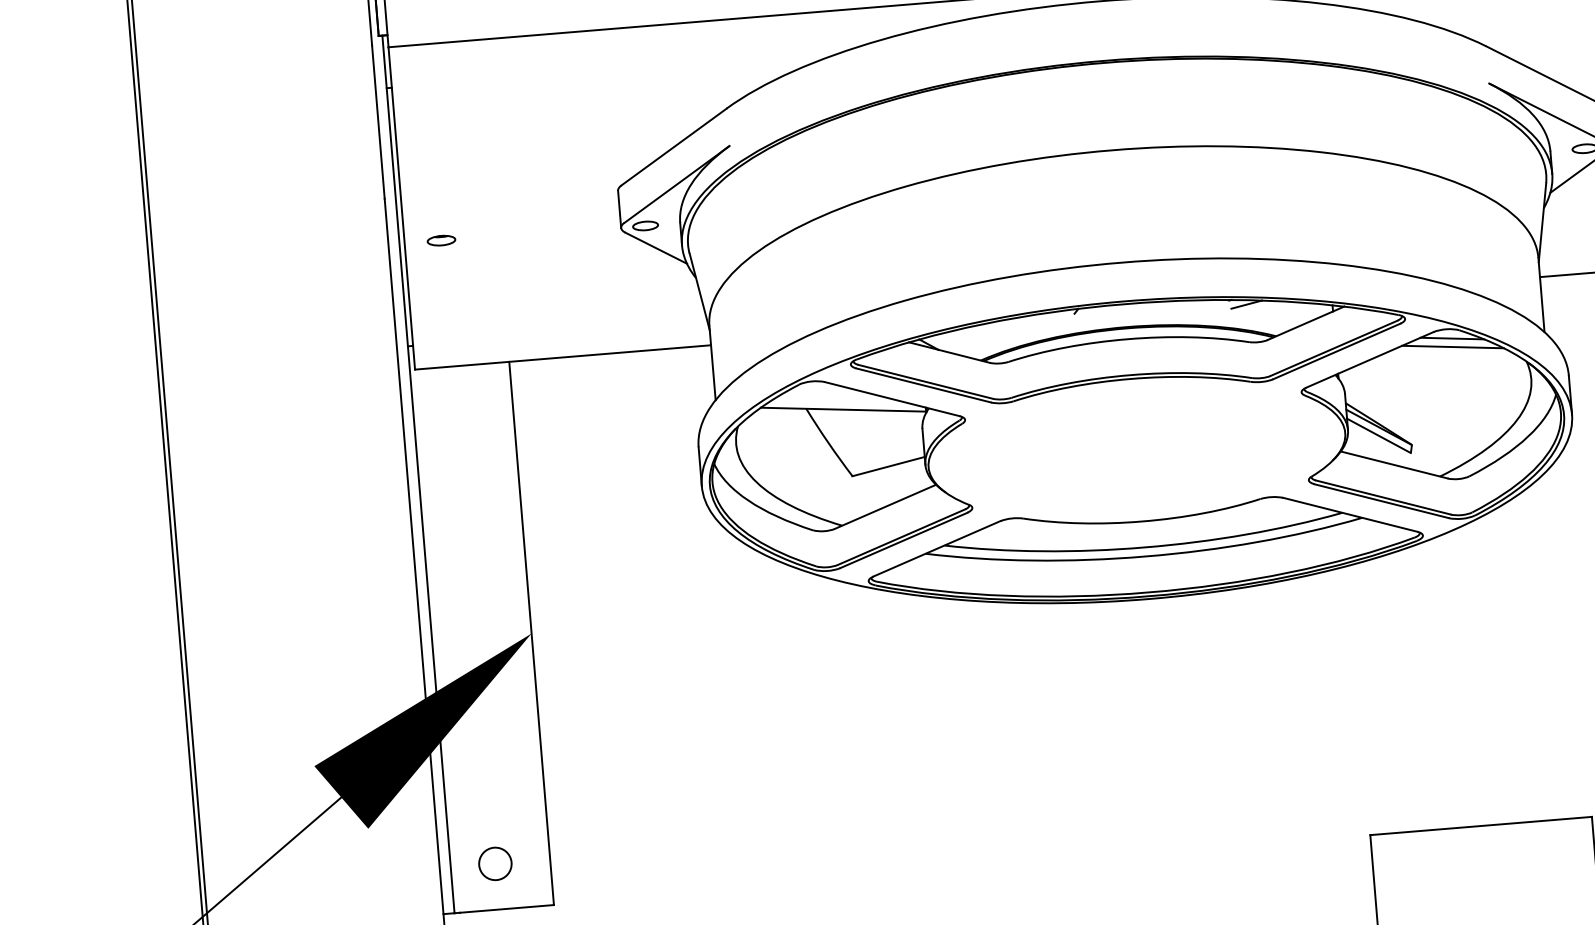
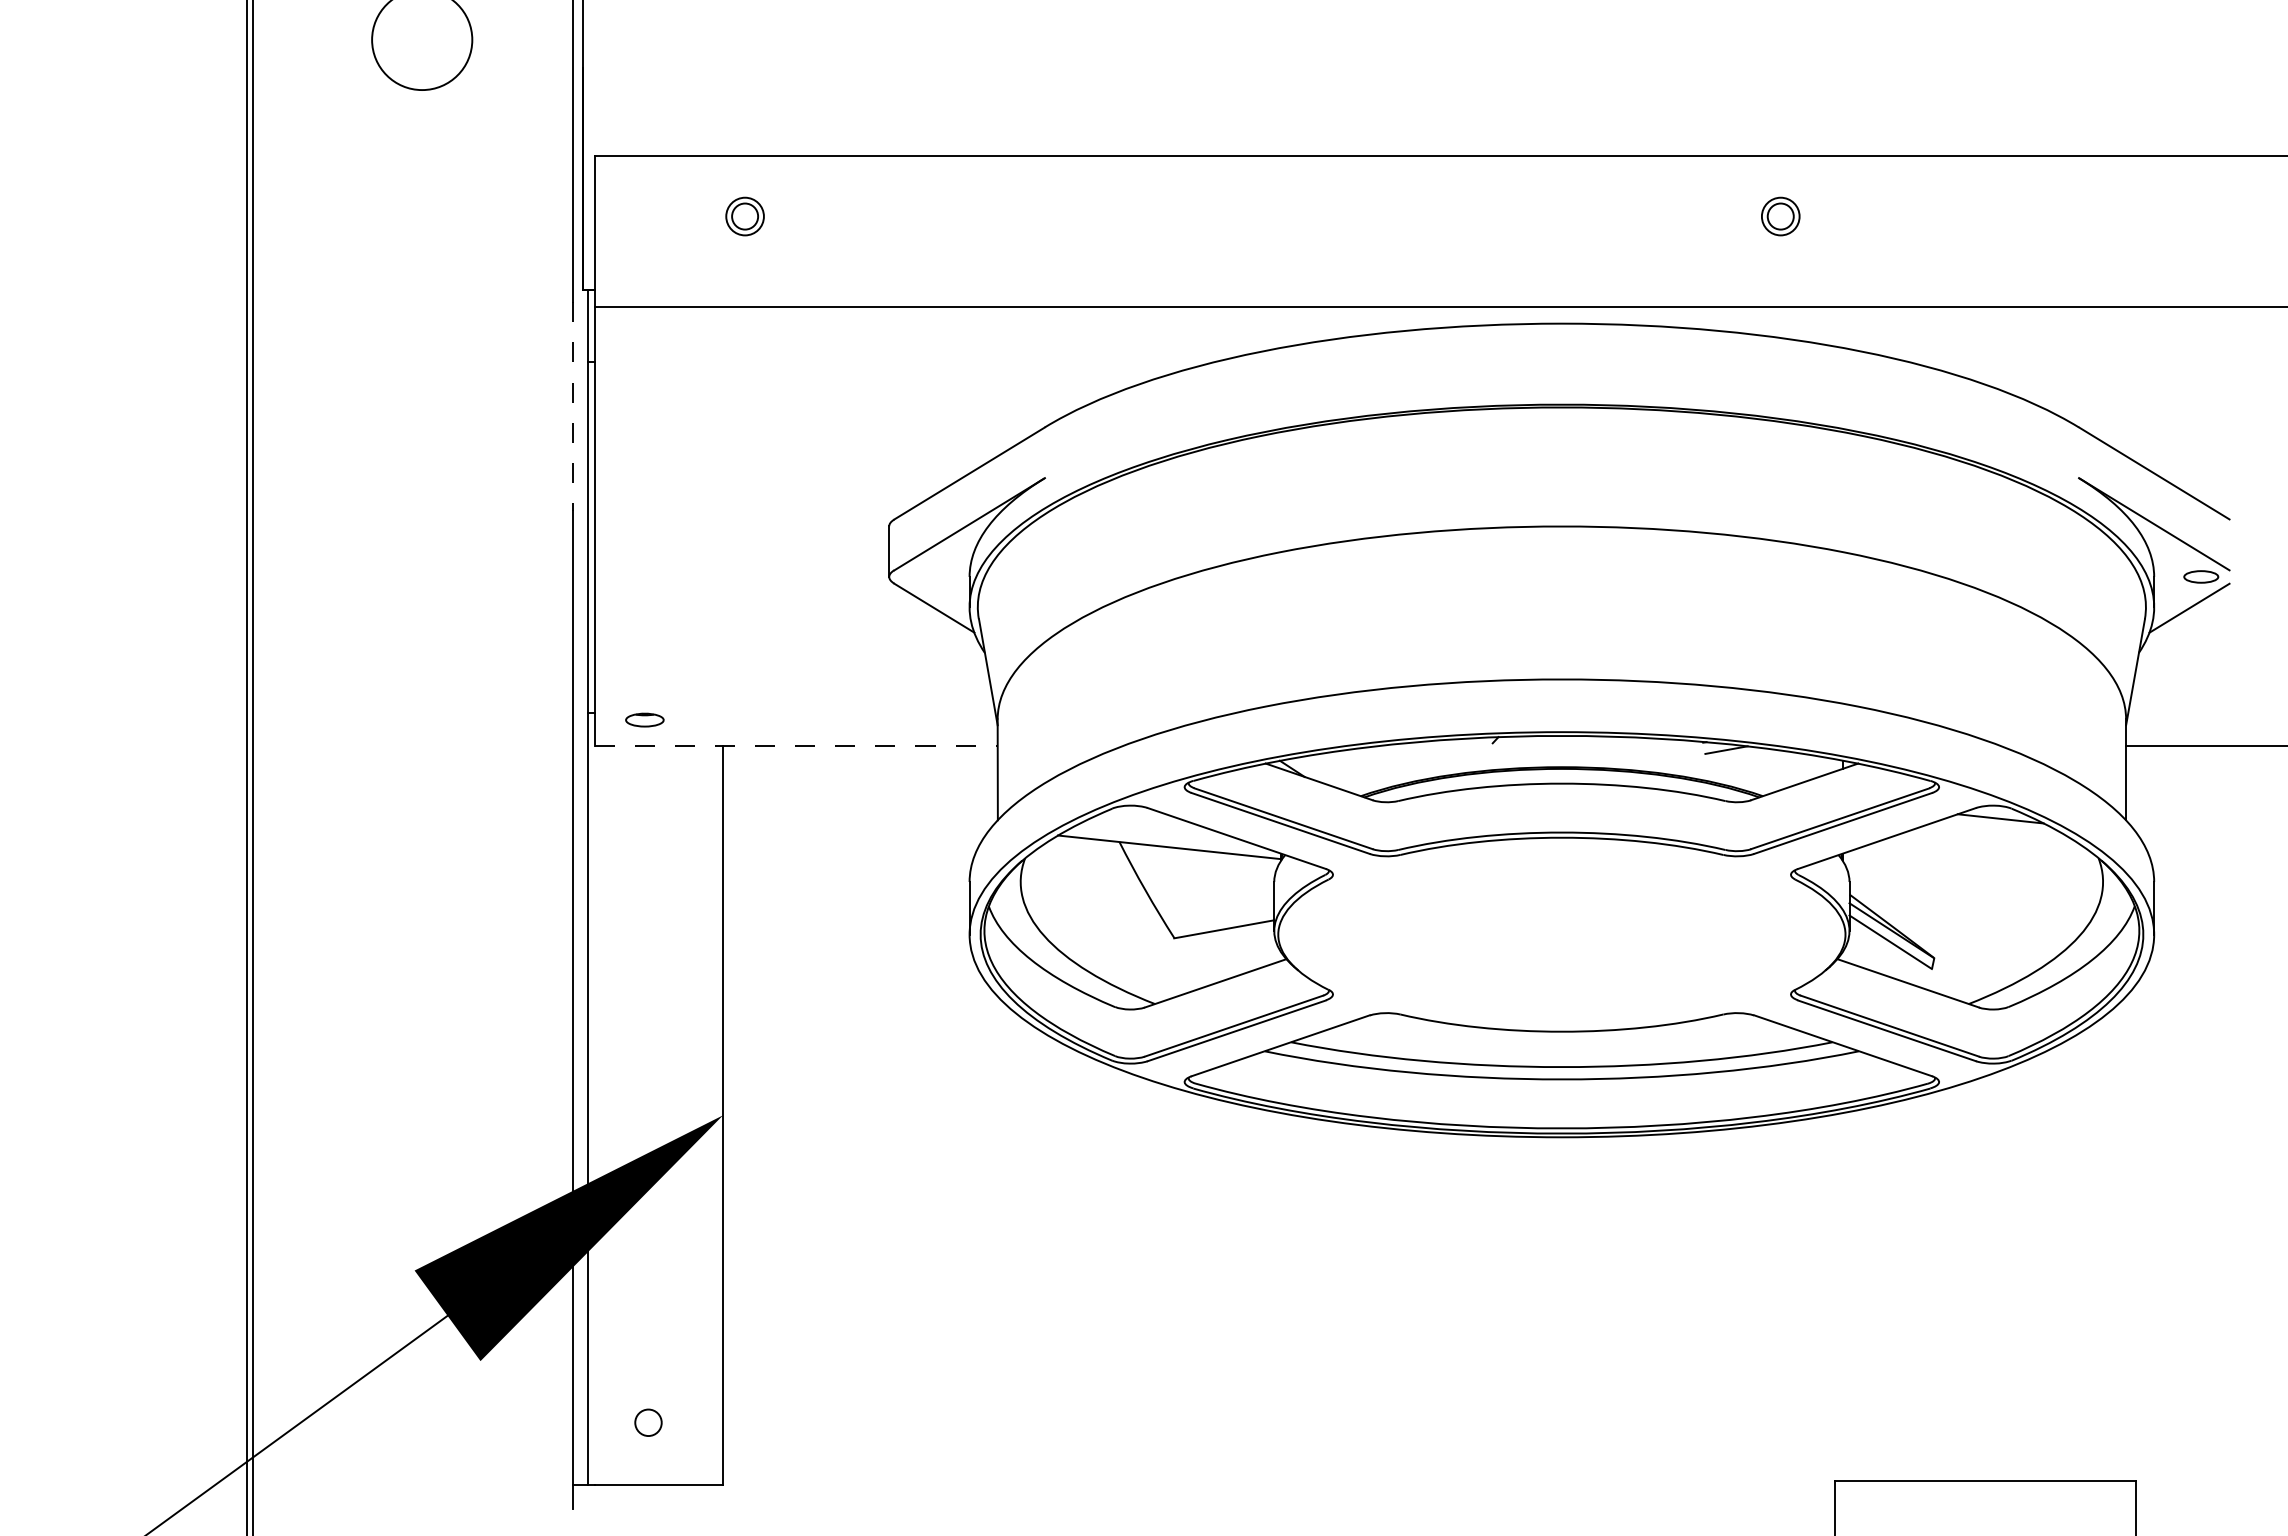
line: (378, 122) -> (572, 407), solid -> dashed
part: (645, 225) -> (922, 576), removed
part: (441, 240) -> (644, 719), moved
line: (1452, 347) -> (2000, 830), removed
line: (563, 357) -> (796, 745), solid -> dashed
circle: (495, 863) -> (648, 1422), size x0.6

